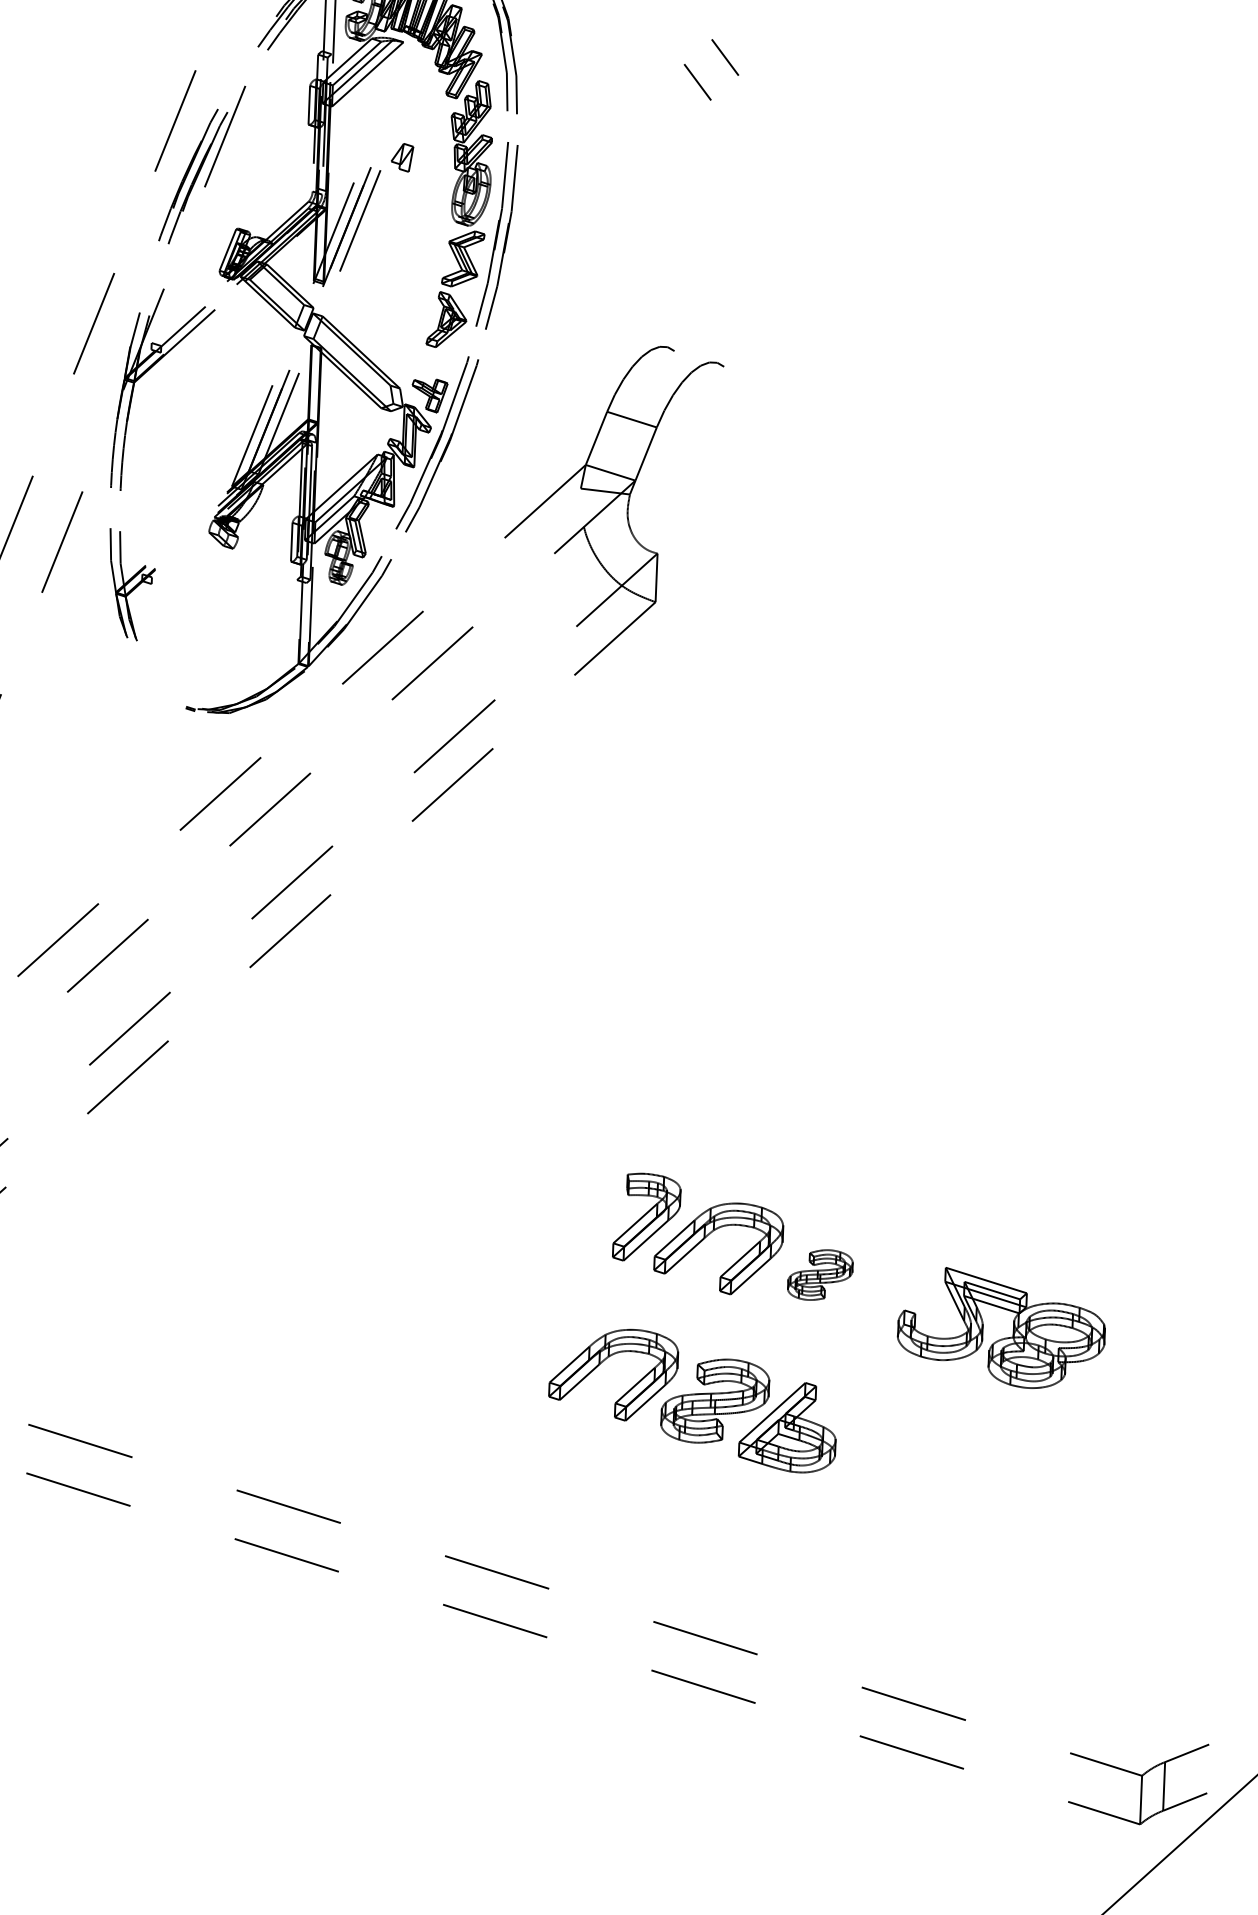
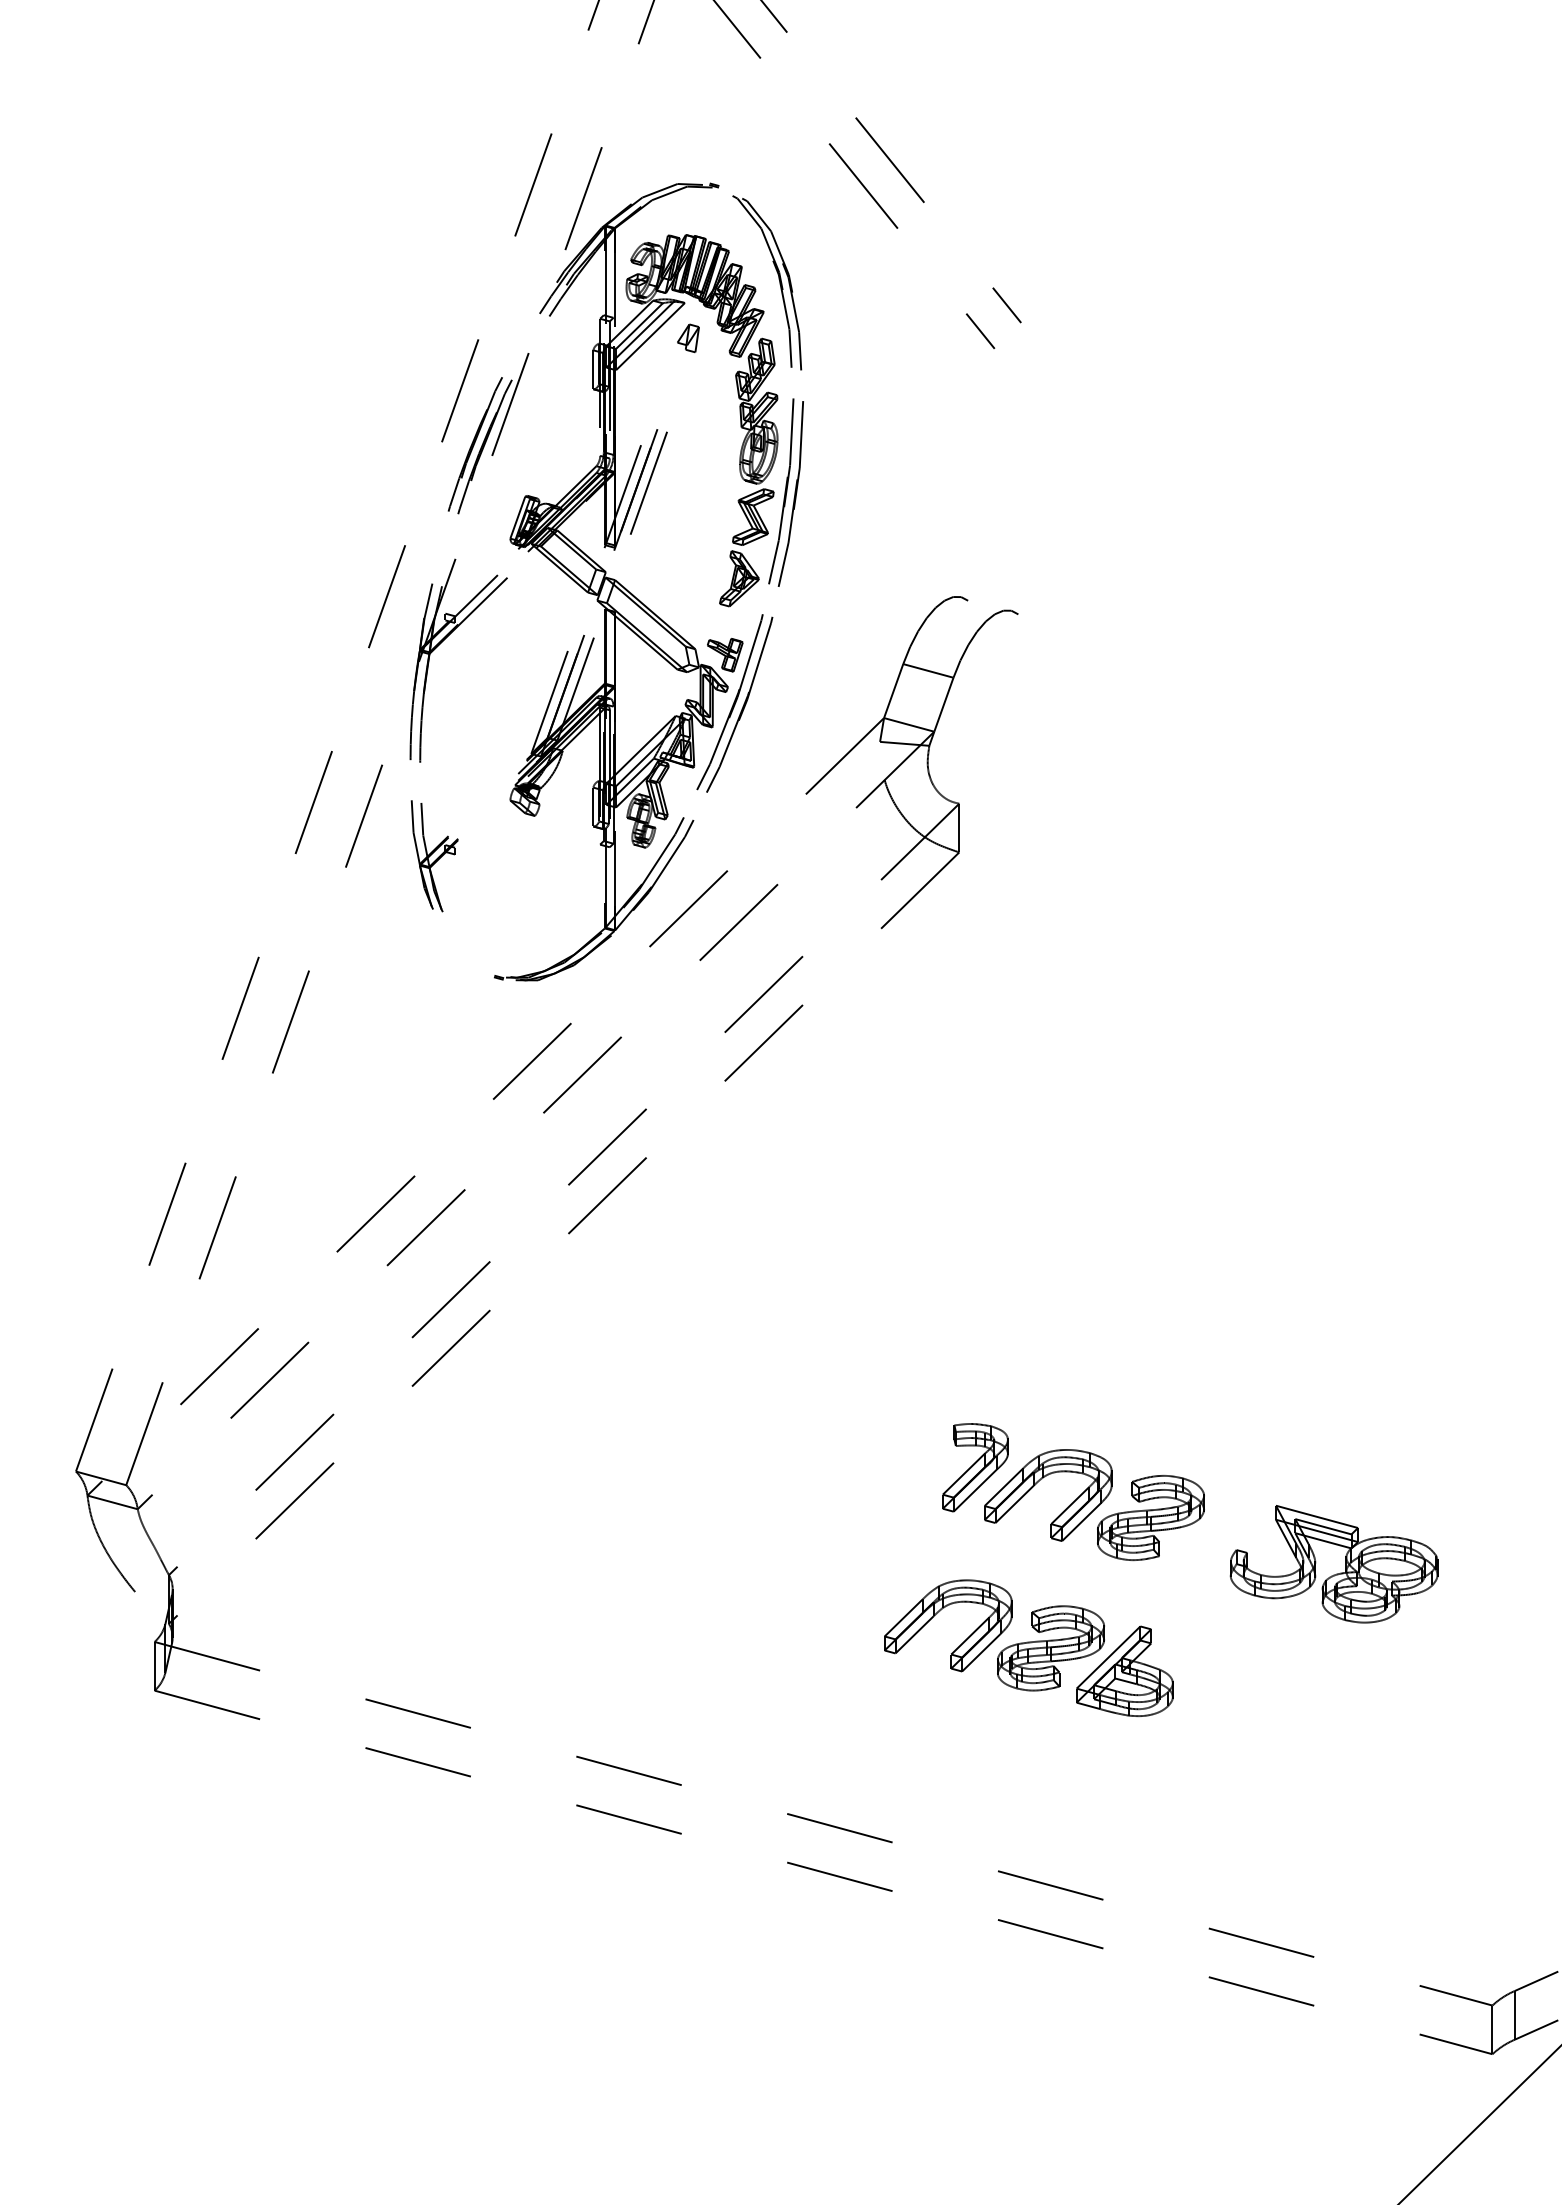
part: (402, 157) -> (688, 338), moved
part: (819, 1275) -> (1150, 1518), size x1.67

